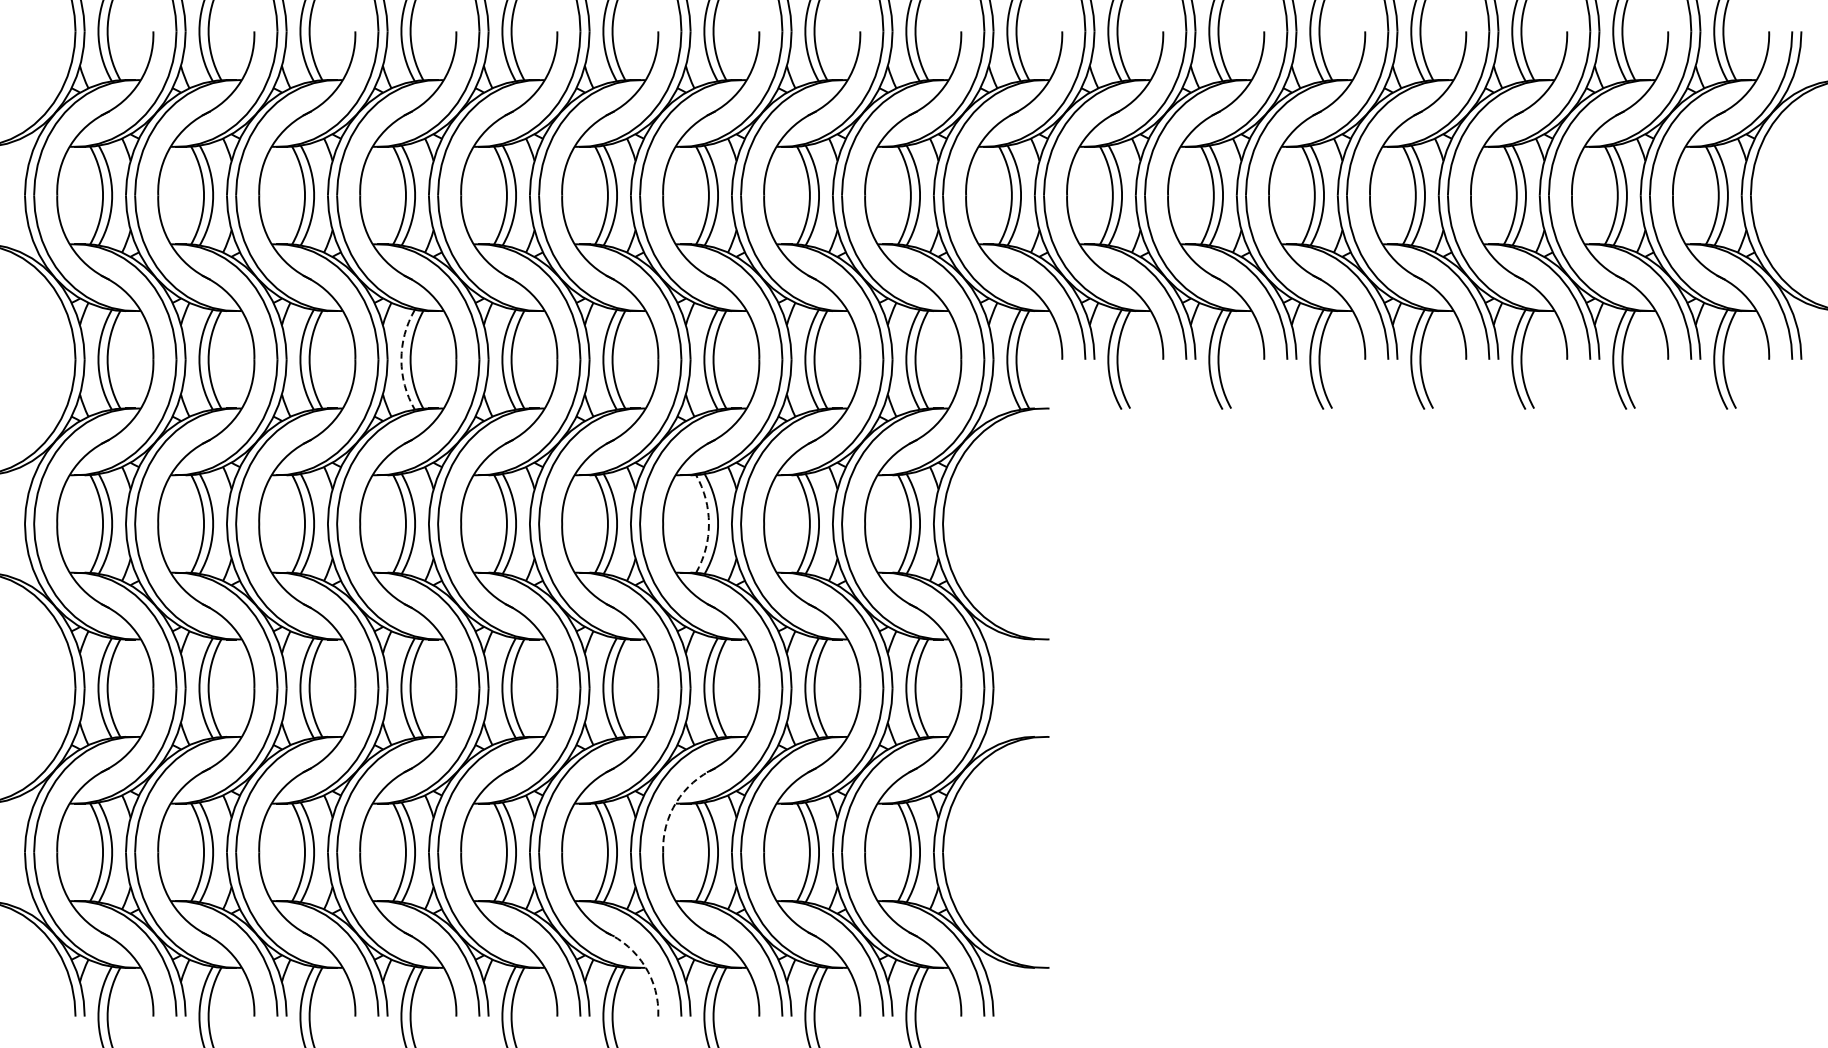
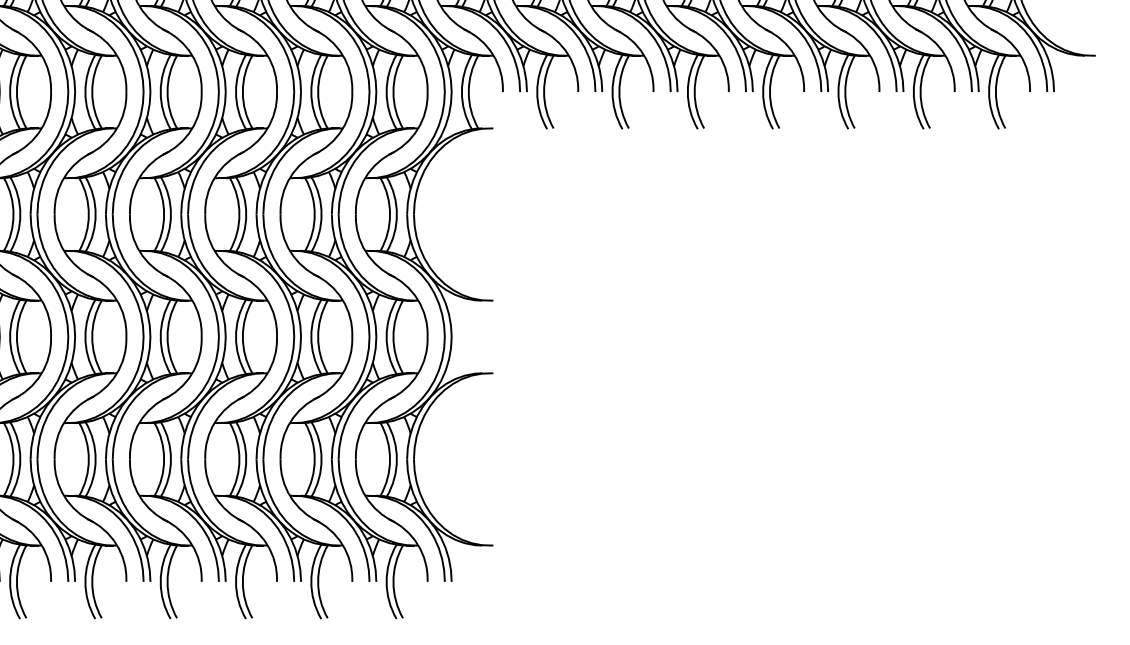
arc: (401, 359) -> (10, 91), dashed -> solid
arc: (708, 523) -> (239, 214), dashed -> solid
arc: (676, 802) -> (215, 422), dashed -> solid
arc: (645, 966) -> (192, 544), dashed -> solid

